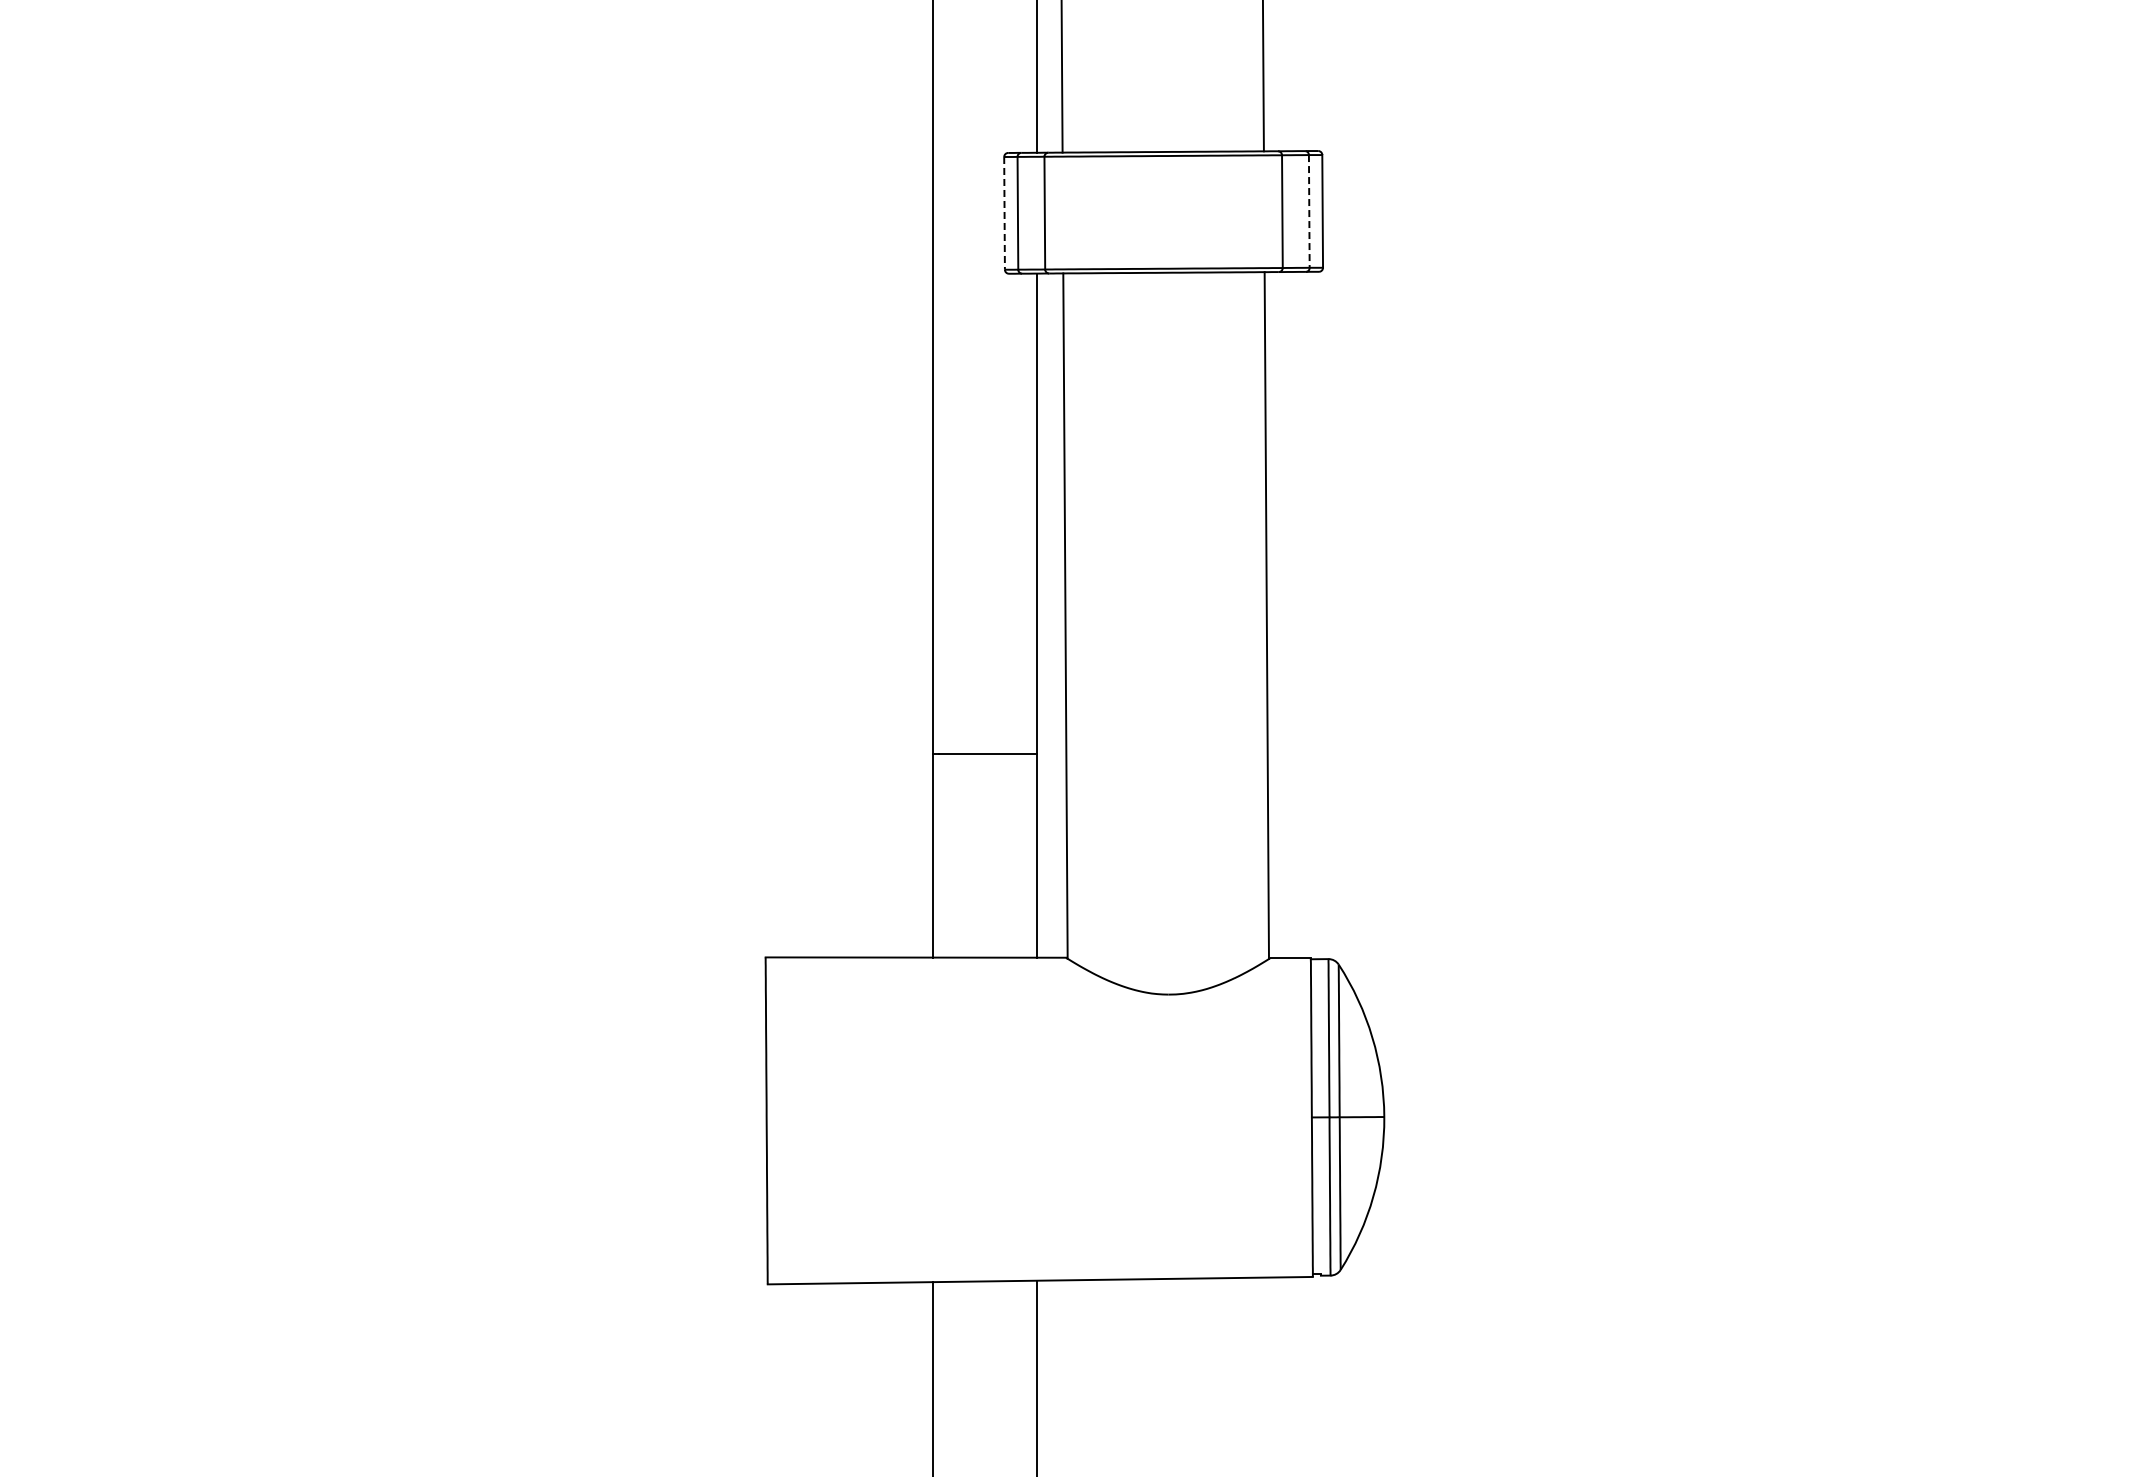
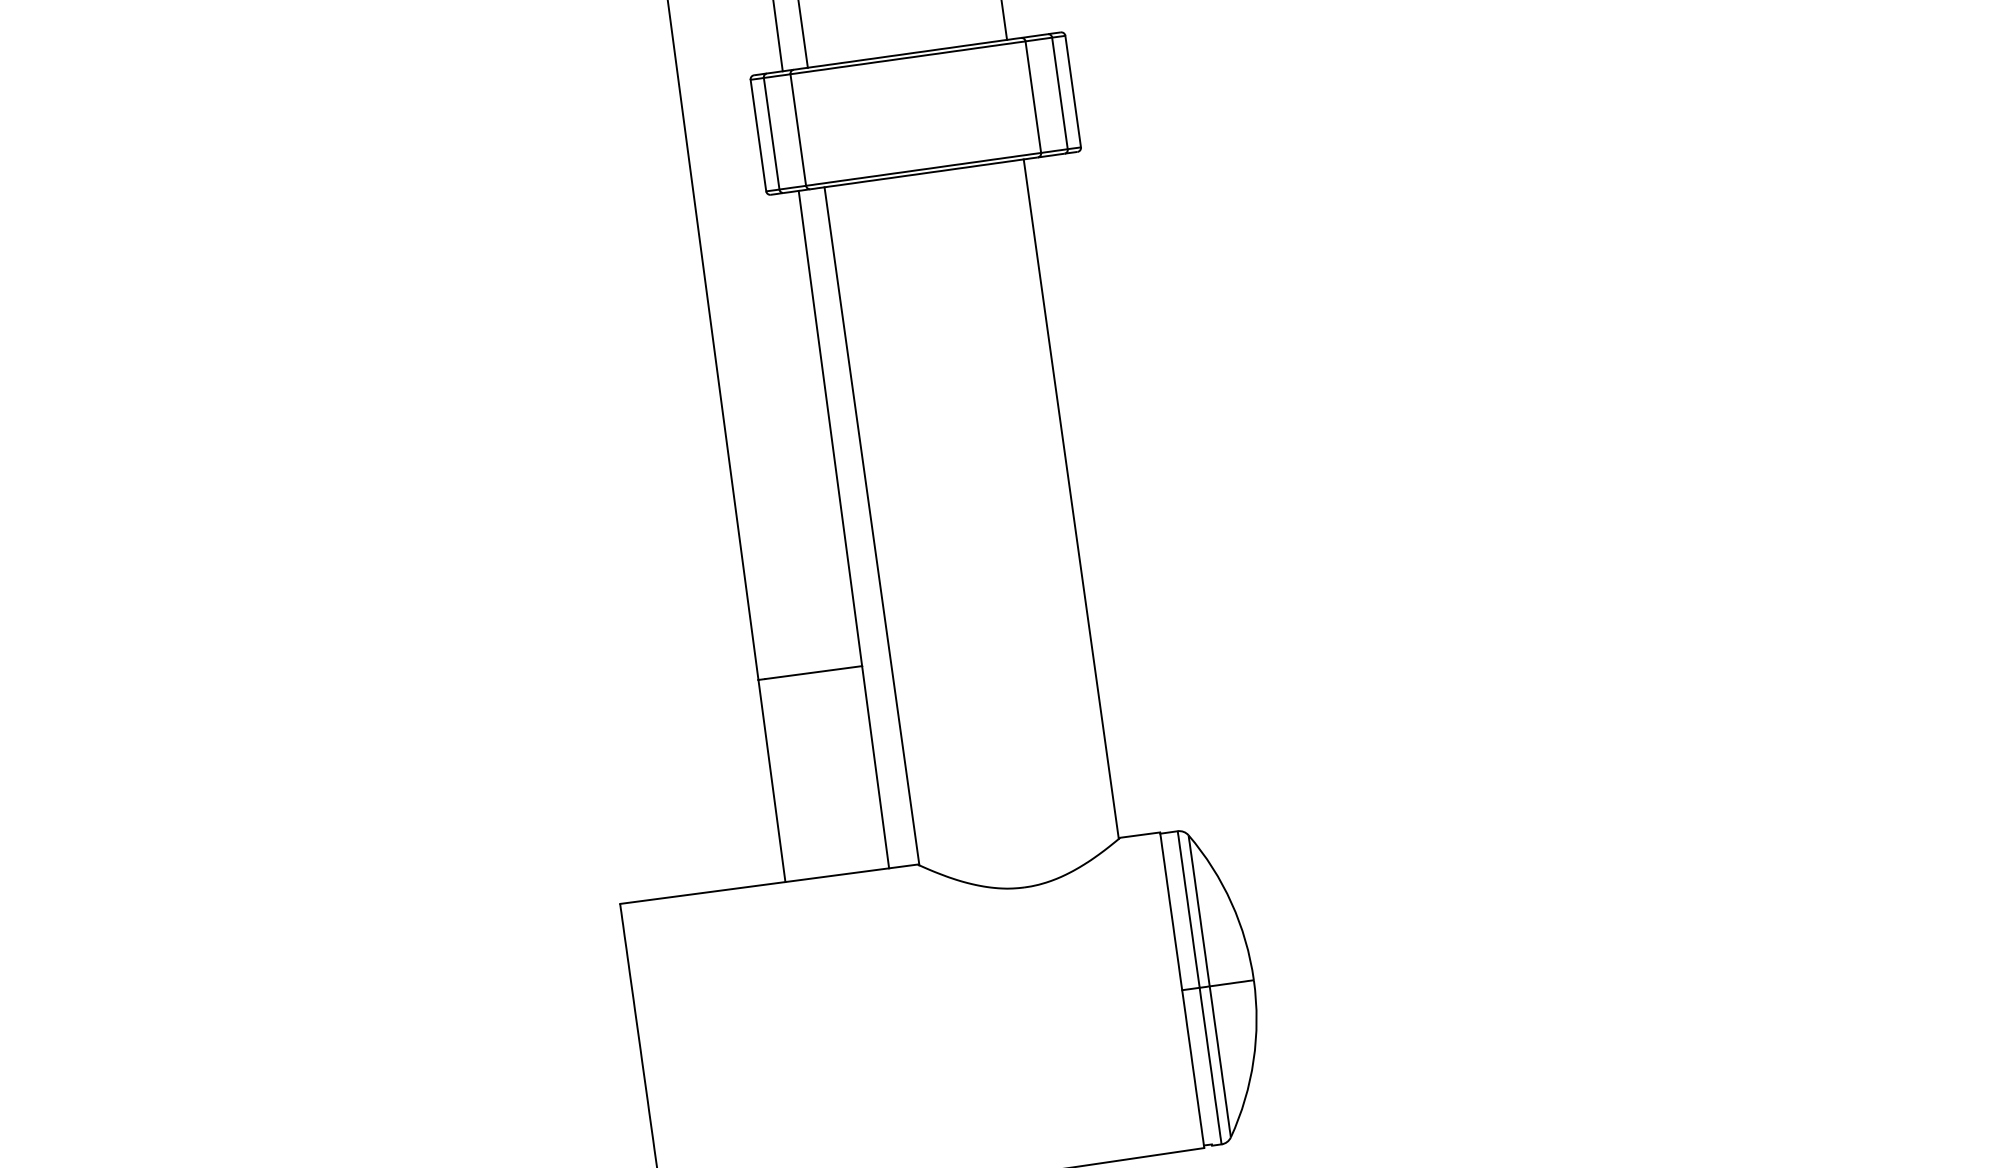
line: (1309, 211) -> (1060, 93), dashed -> solid
line: (1004, 213) -> (758, 135), dashed -> solid

